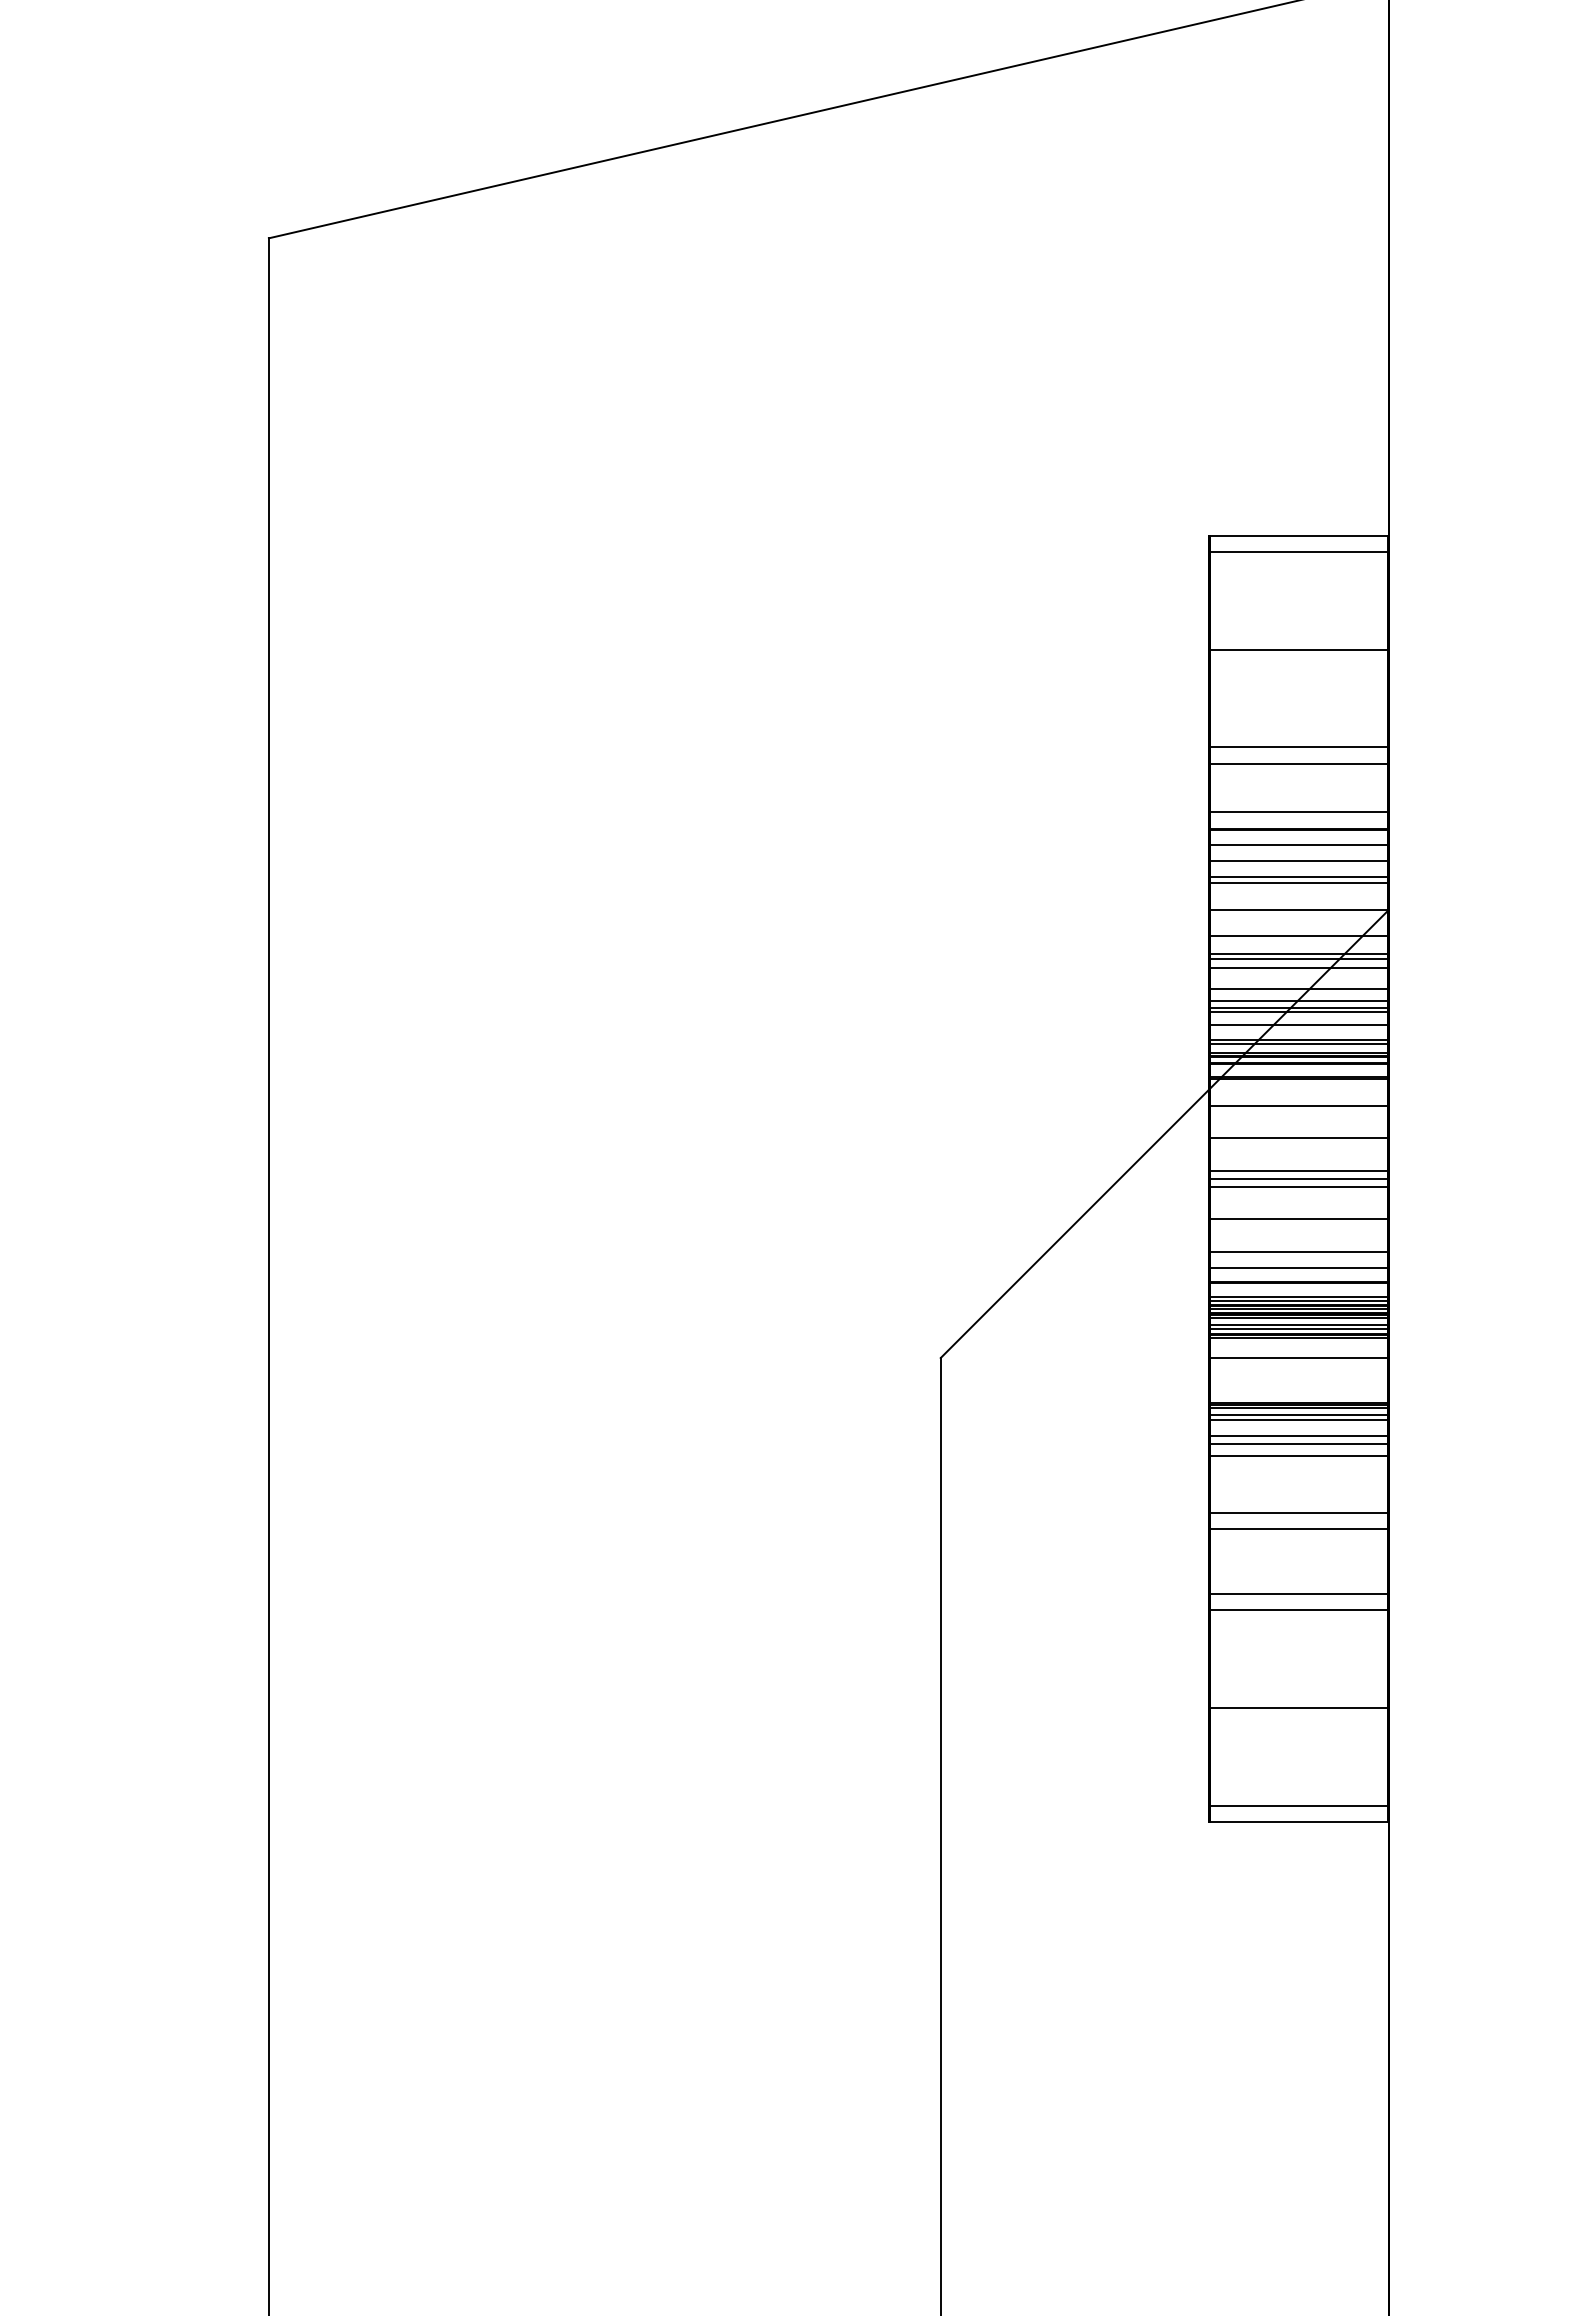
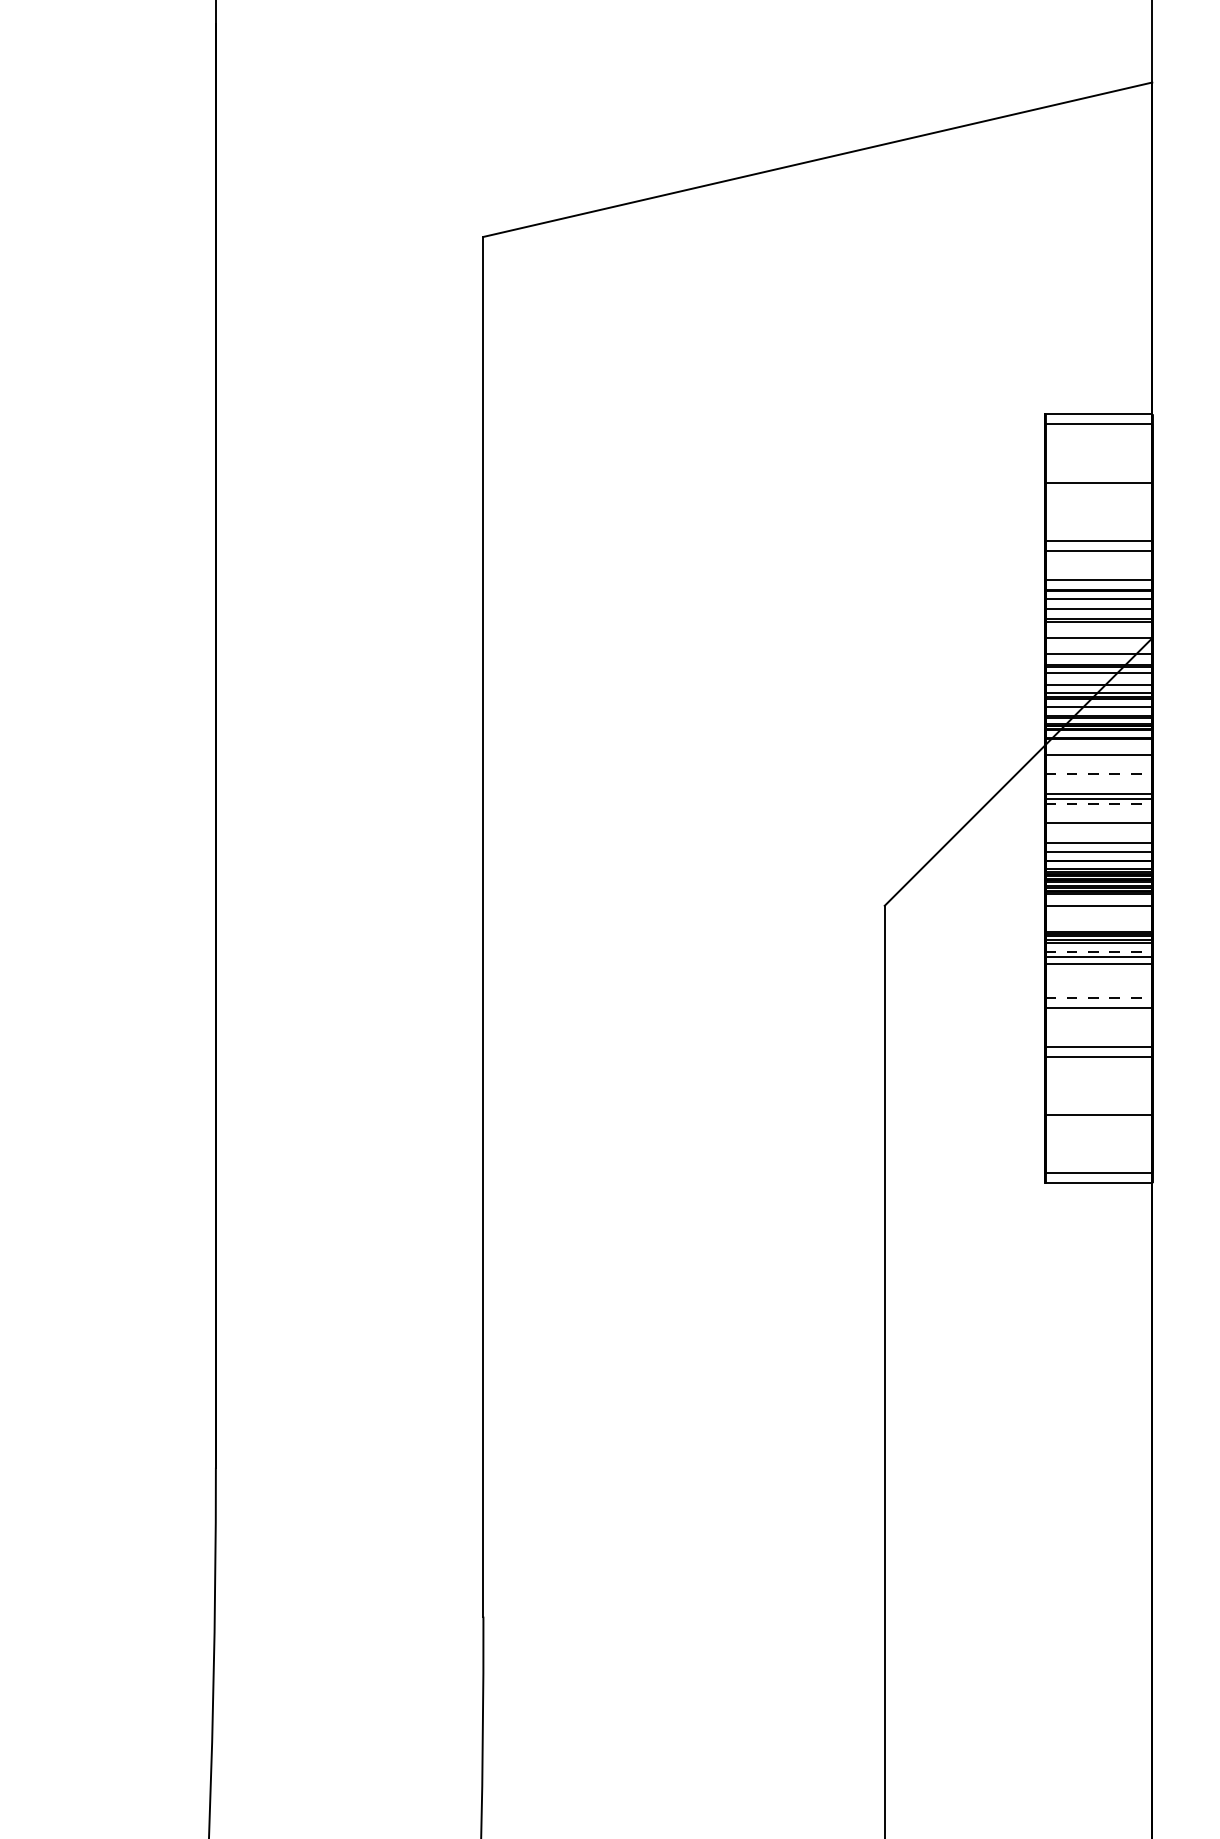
line: (1298, 1138) -> (1098, 774), solid -> dashed
line: (1298, 1186) -> (1098, 803), solid -> dashed
line: (1298, 1436) -> (1098, 952), solid -> dashed
line: (1298, 1513) -> (1098, 998), solid -> dashed

